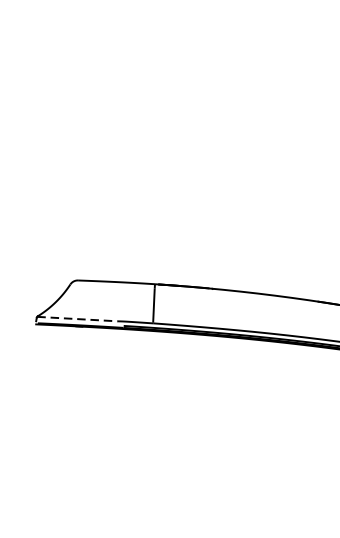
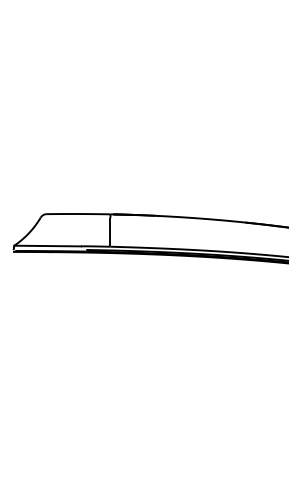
line: (78, 319) -> (48, 246), dashed -> solid

